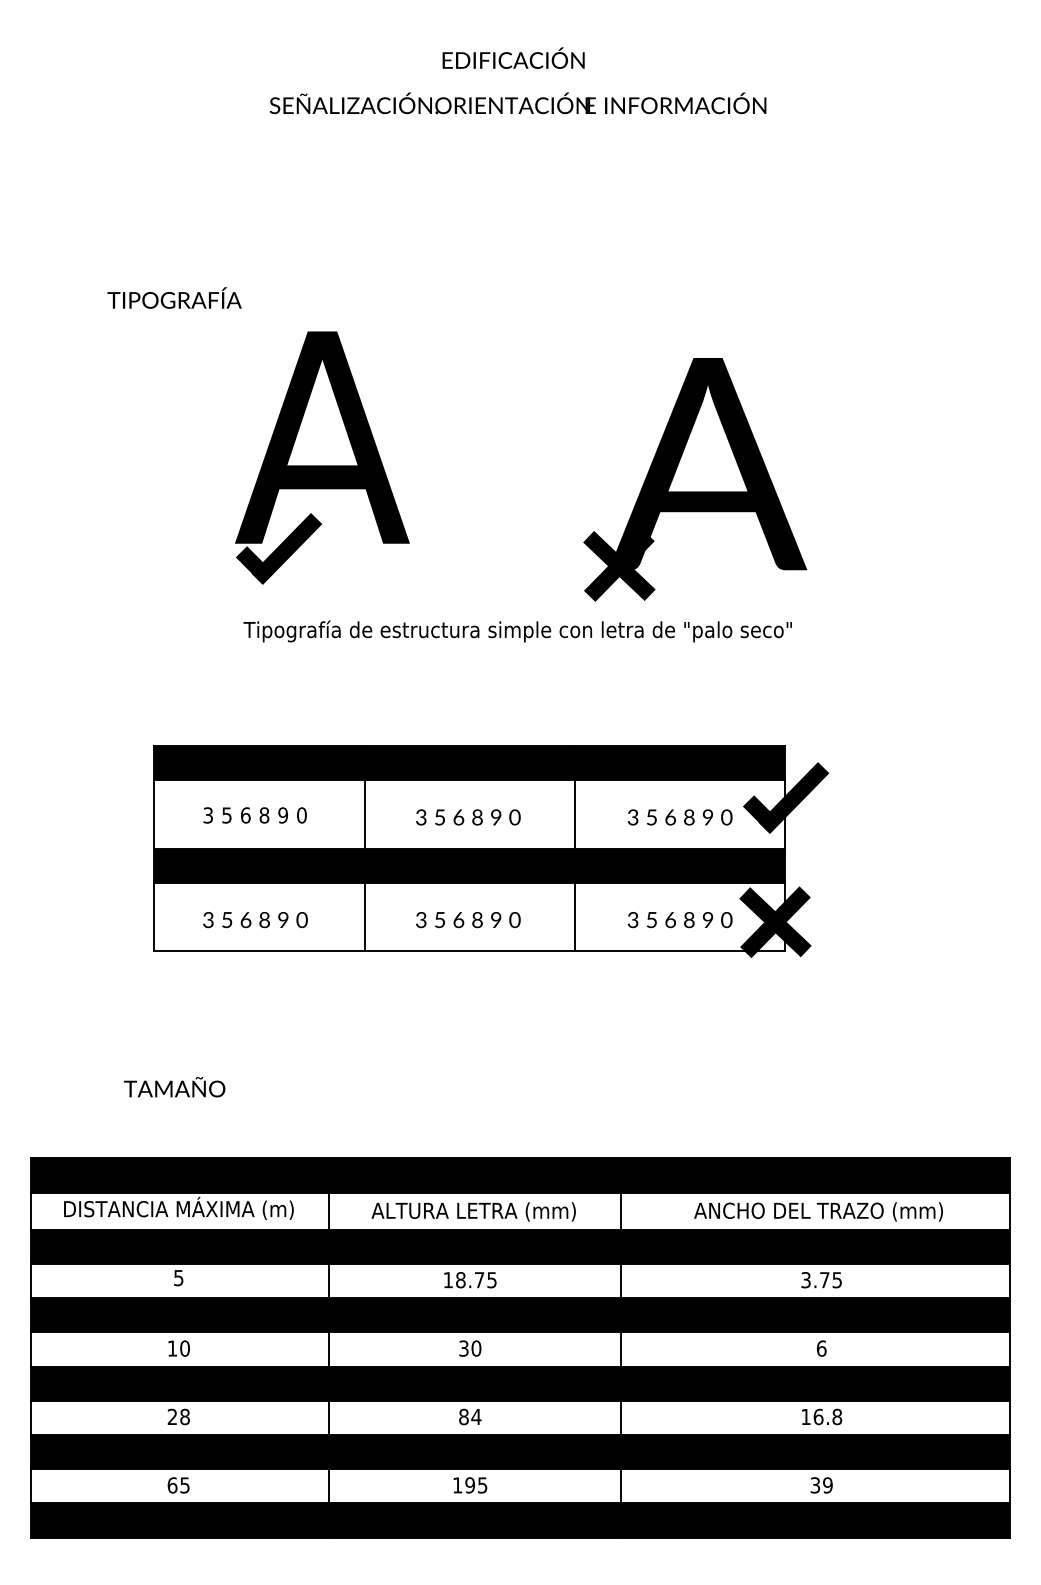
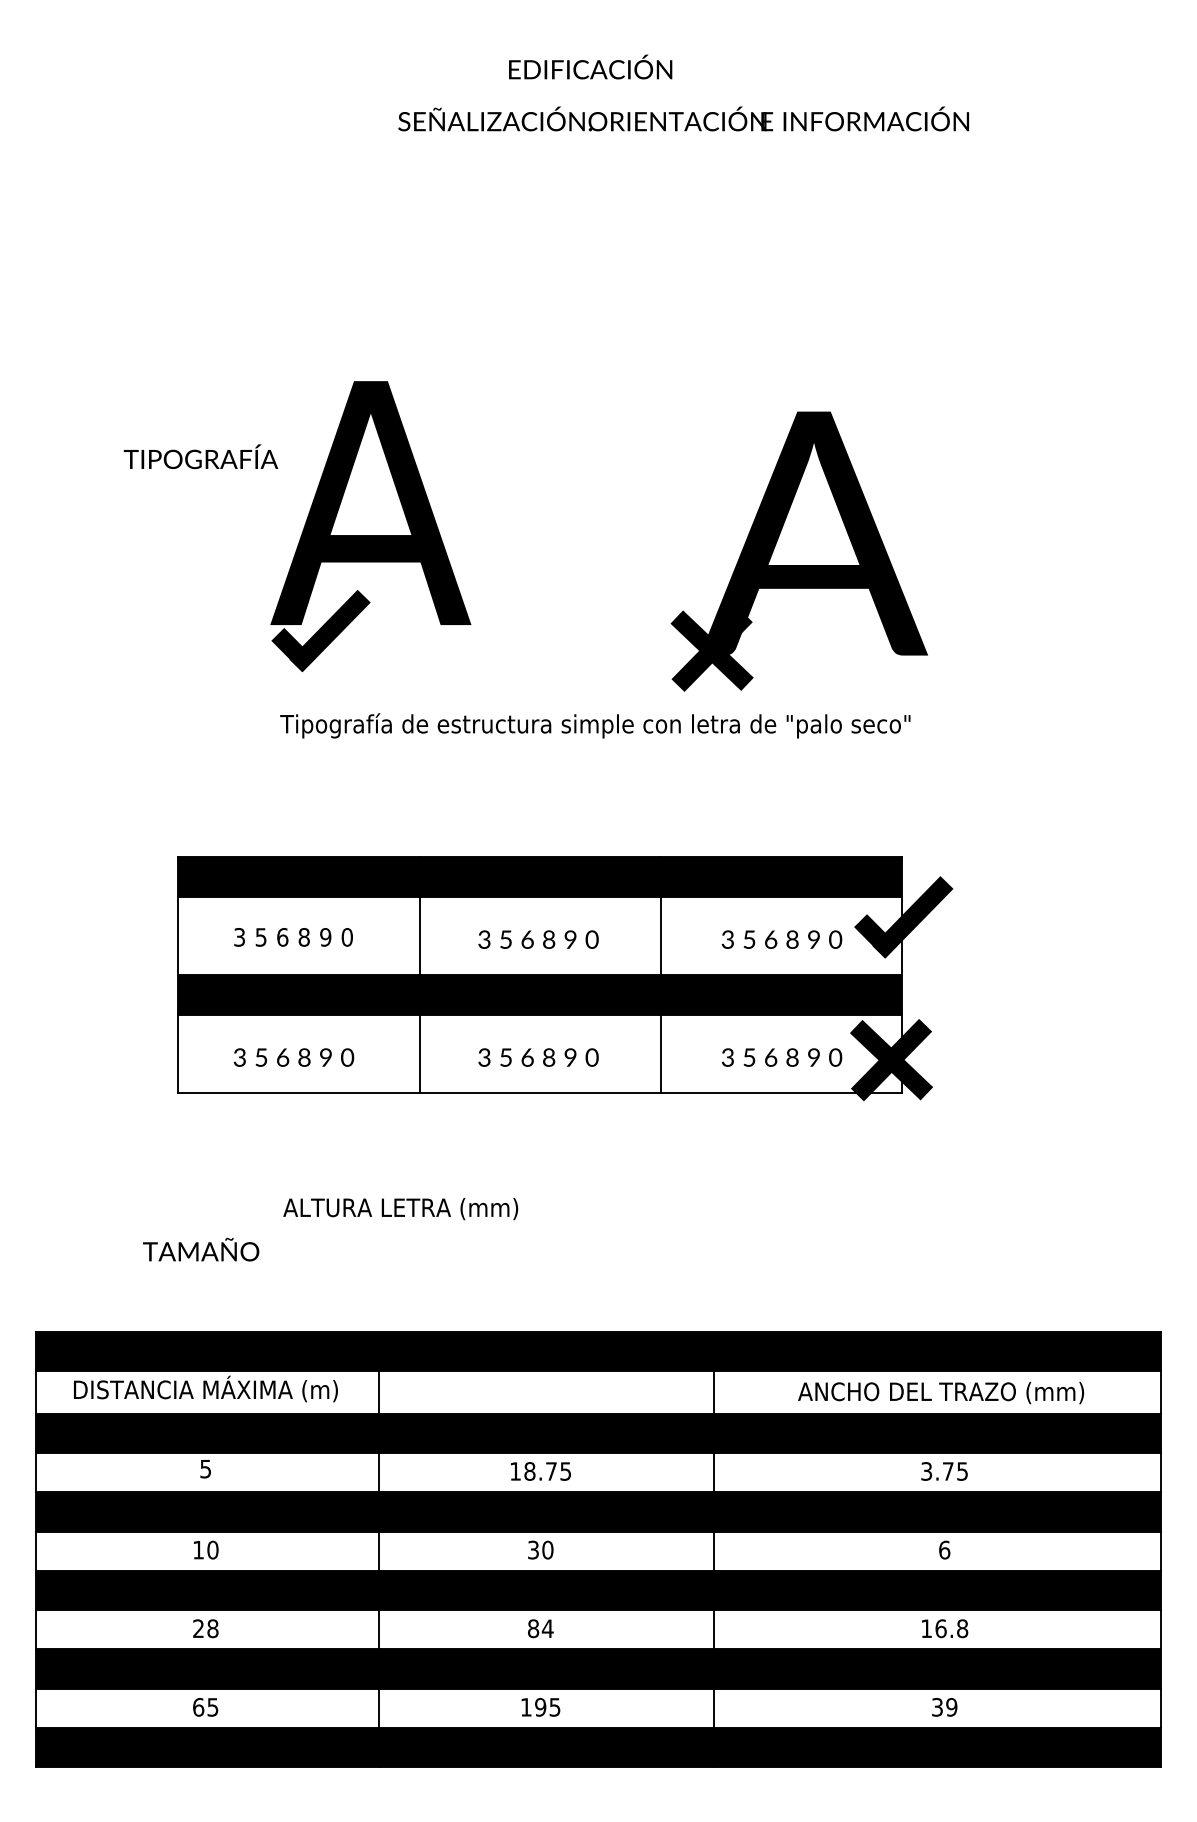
text: (517, 102) -> (683, 118), moved
text: (174, 297) -> (200, 456), moved
text: (473, 1212) -> (400, 1209), moved

